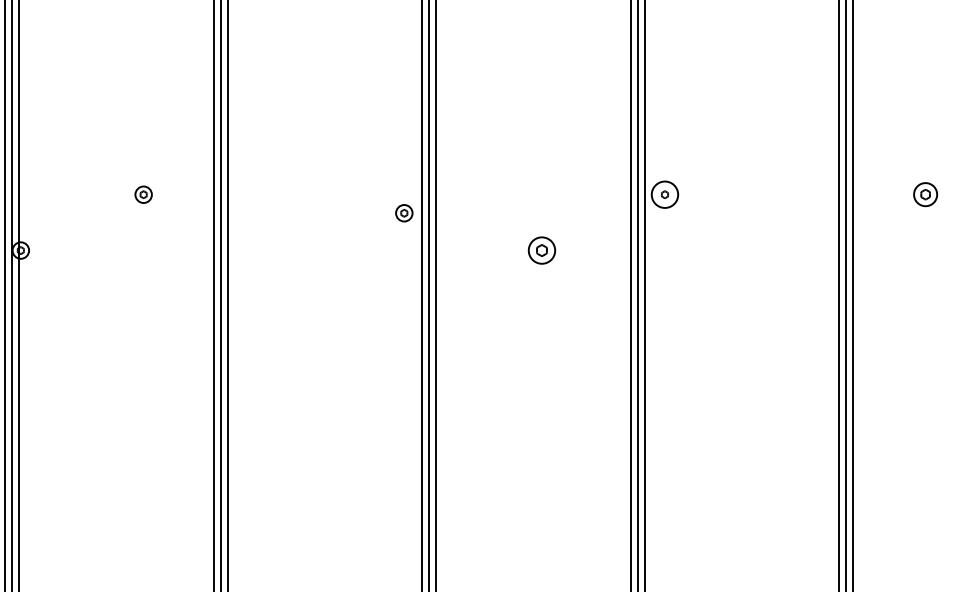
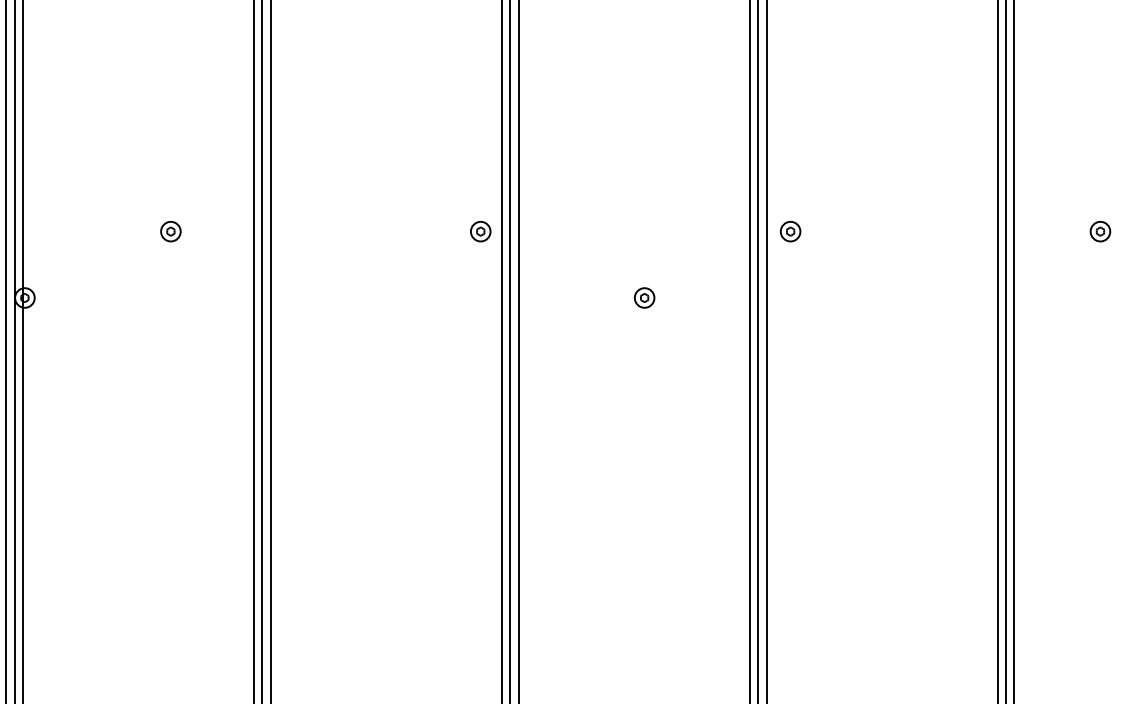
circle: (664, 194) -> (790, 231), size x0.62
part: (925, 194) -> (1100, 231), size x0.71
part: (404, 213) -> (480, 231), moved
part: (542, 250) -> (644, 297), size x0.62

